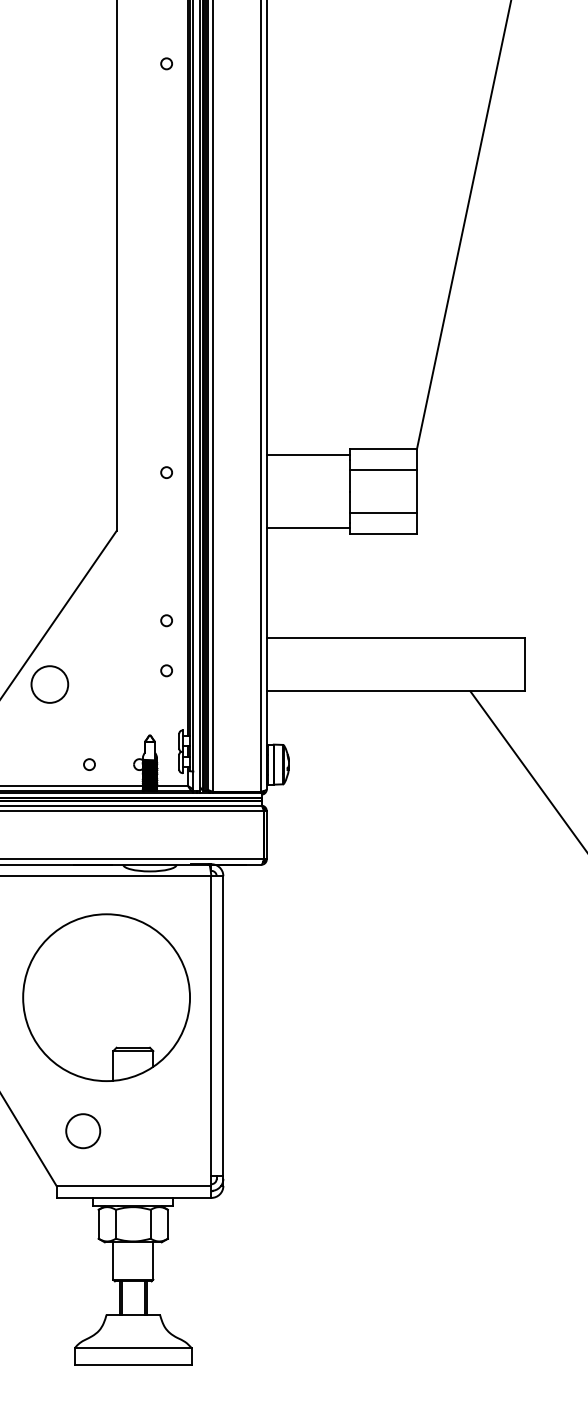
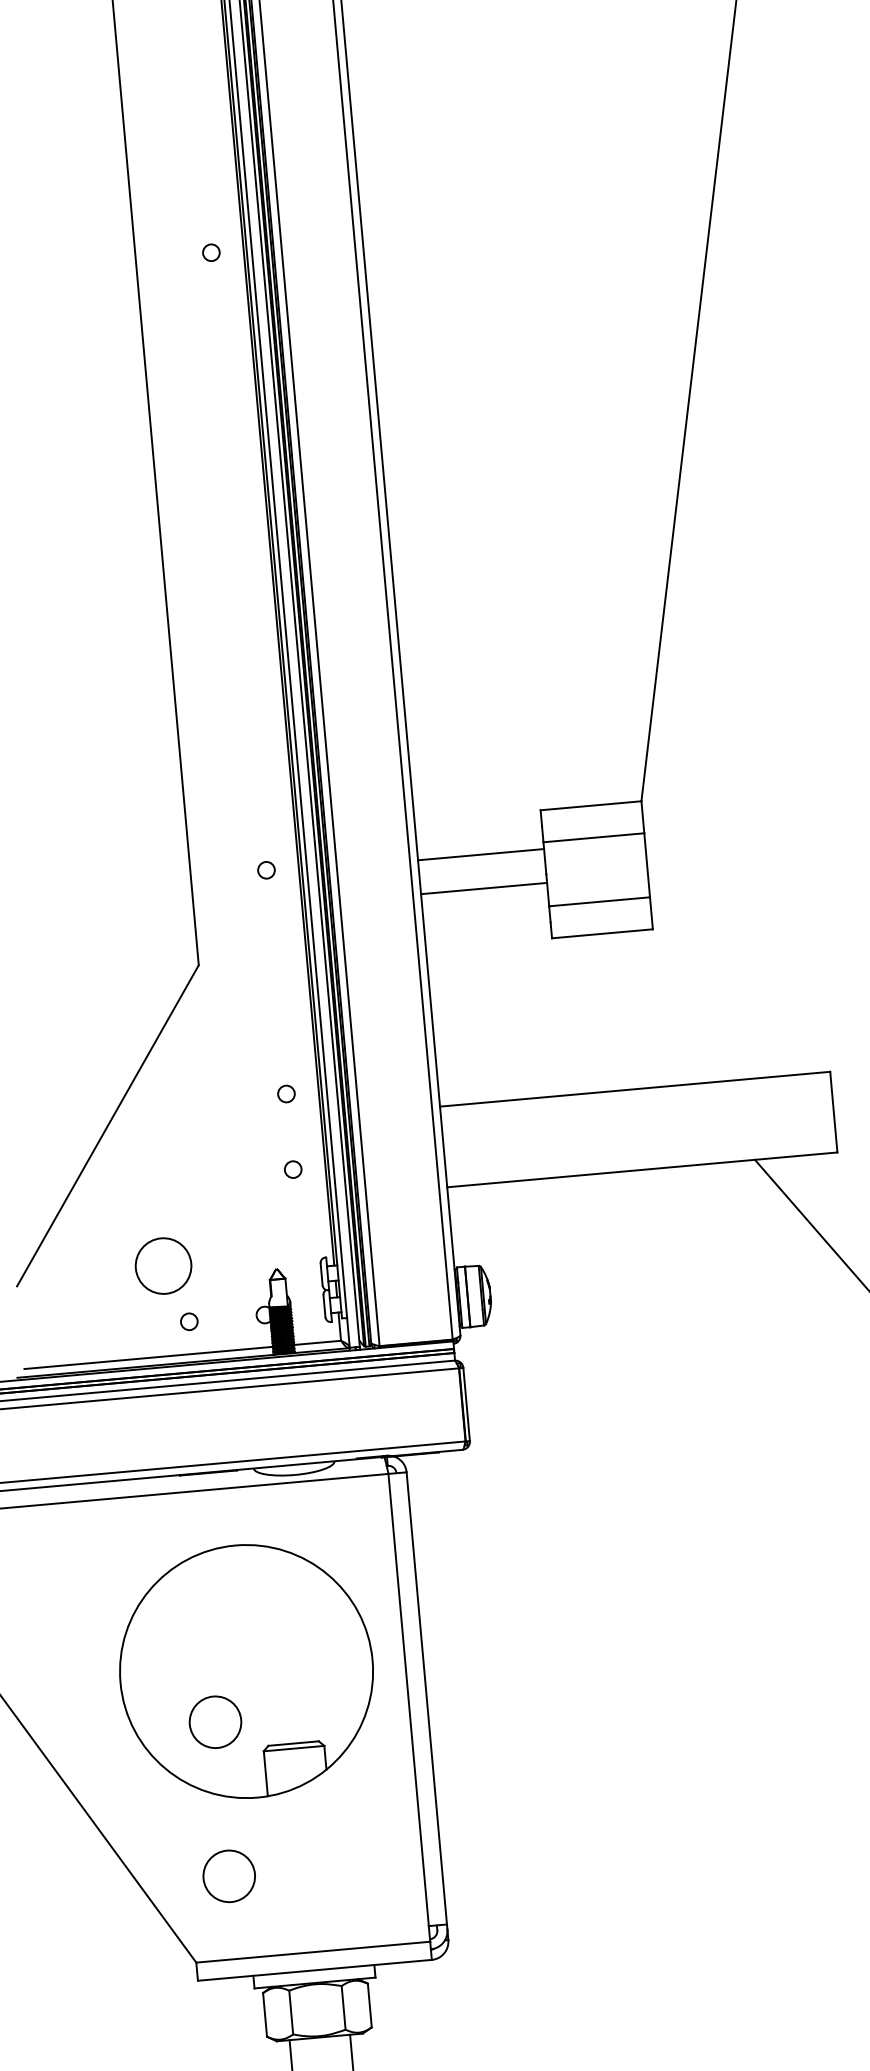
line: (308, 454) -> (481, 853), moved
line: (308, 528) -> (484, 888), moved
circle: (49, 684) -> (163, 1266), moved
circle: (83, 1029) -> (215, 1722), added

